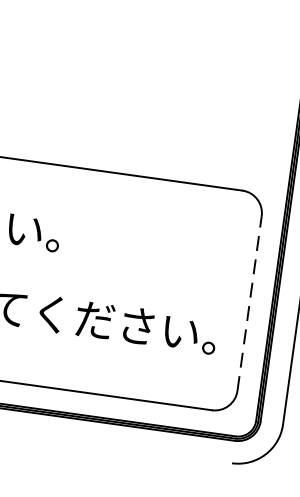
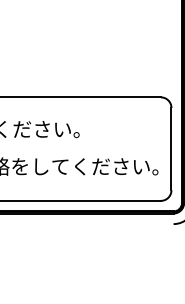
line: (249, 302) -> (171, 148), dashed -> solid

